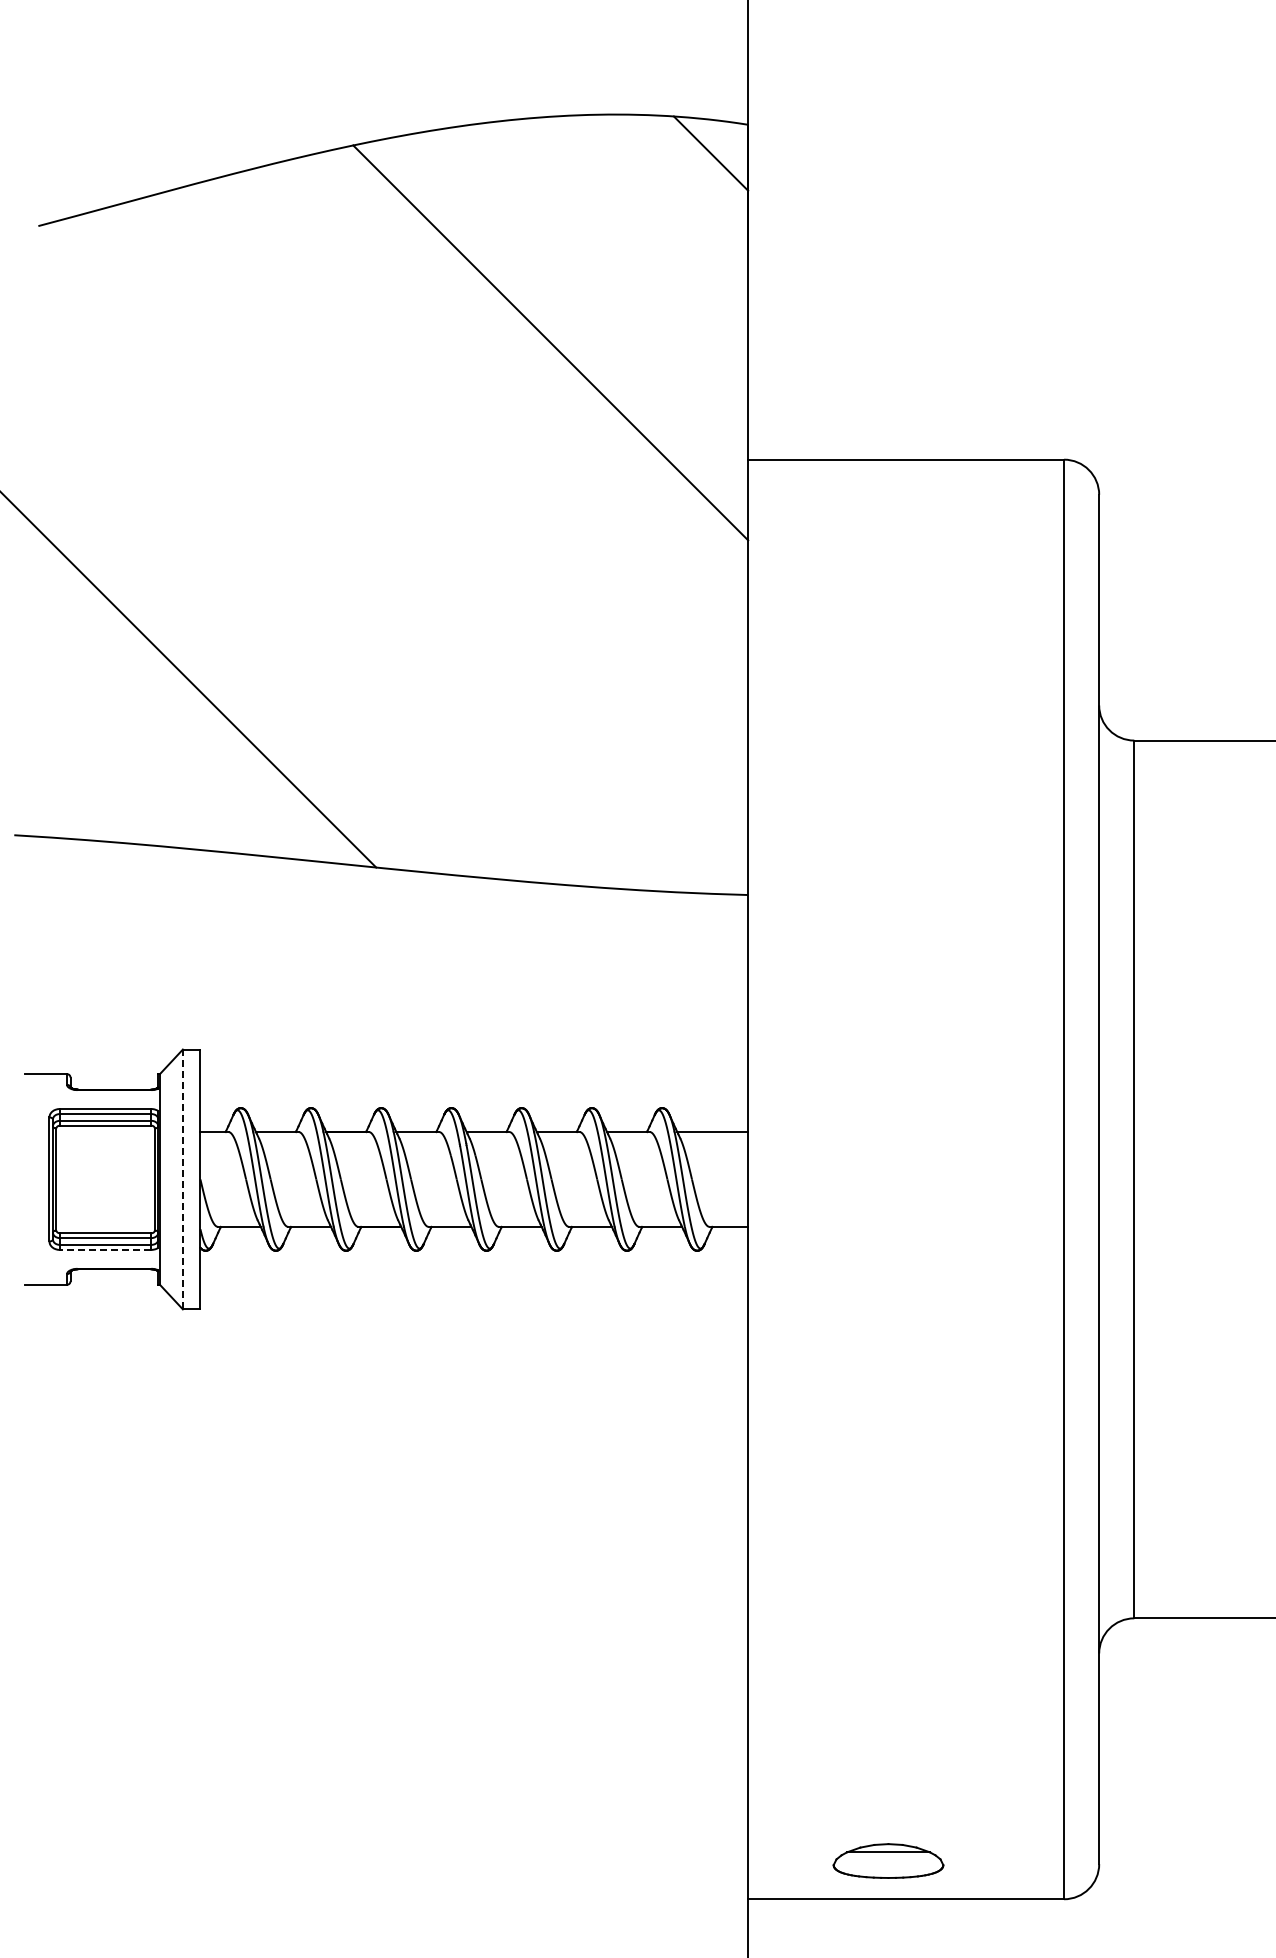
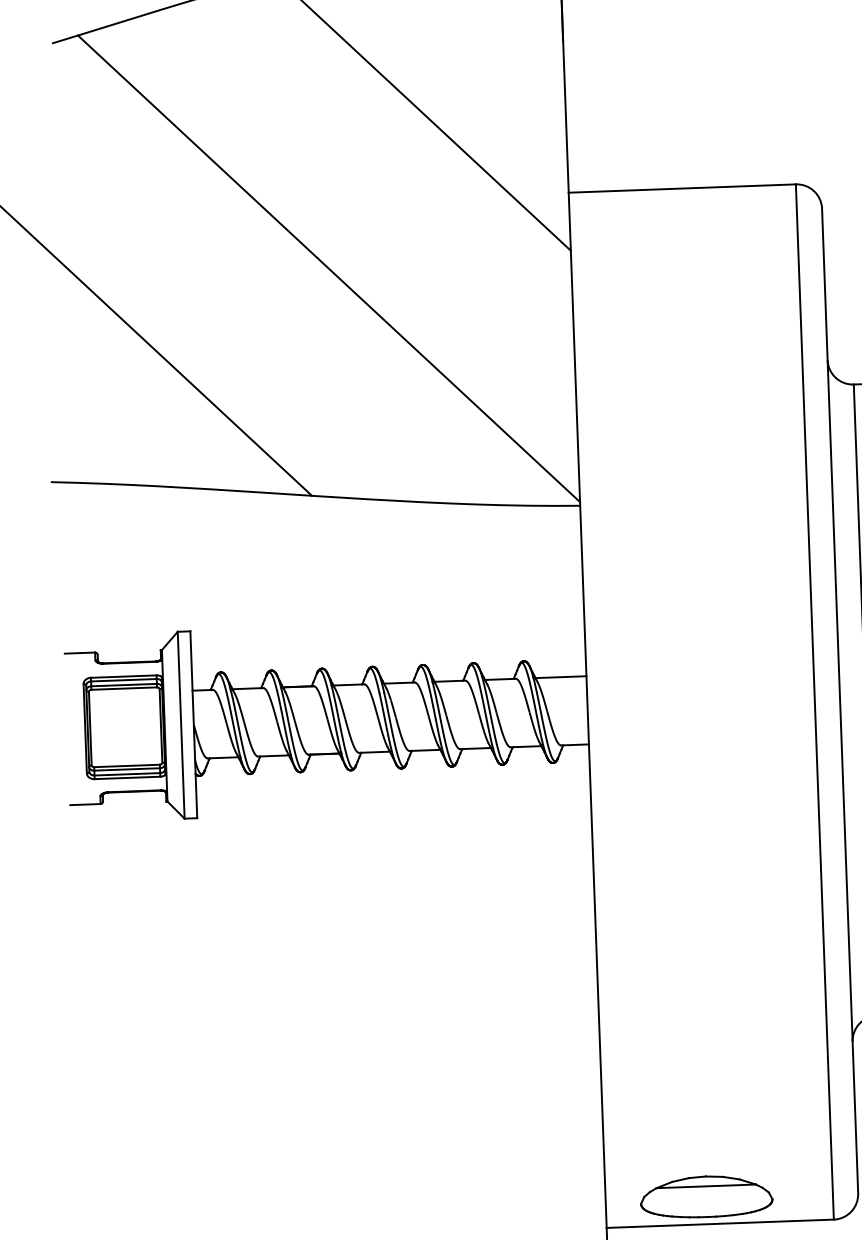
line: (411, 552) -> (329, 268), added
line: (182, 1179) -> (180, 725), dashed -> solid
line: (105, 1249) -> (127, 777), dashed -> solid
part: (888, 1860) -> (706, 1196), size x1.67

